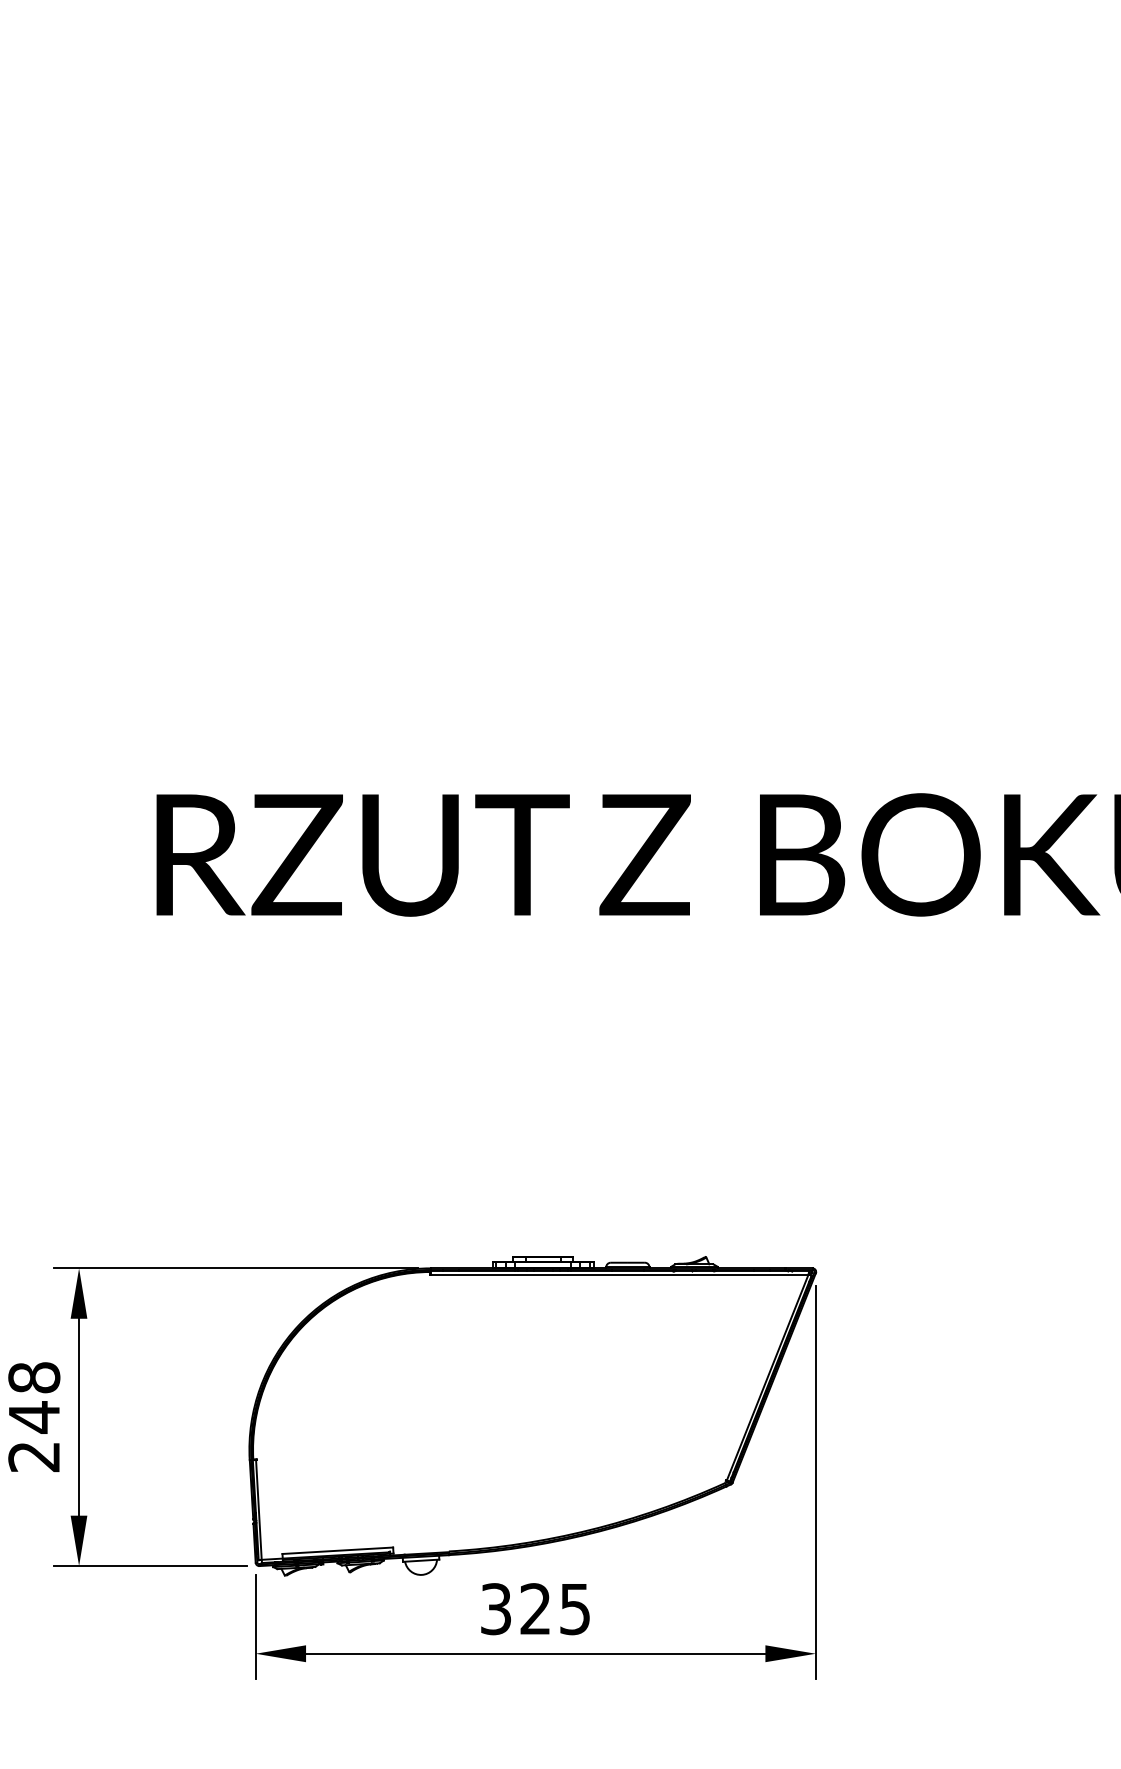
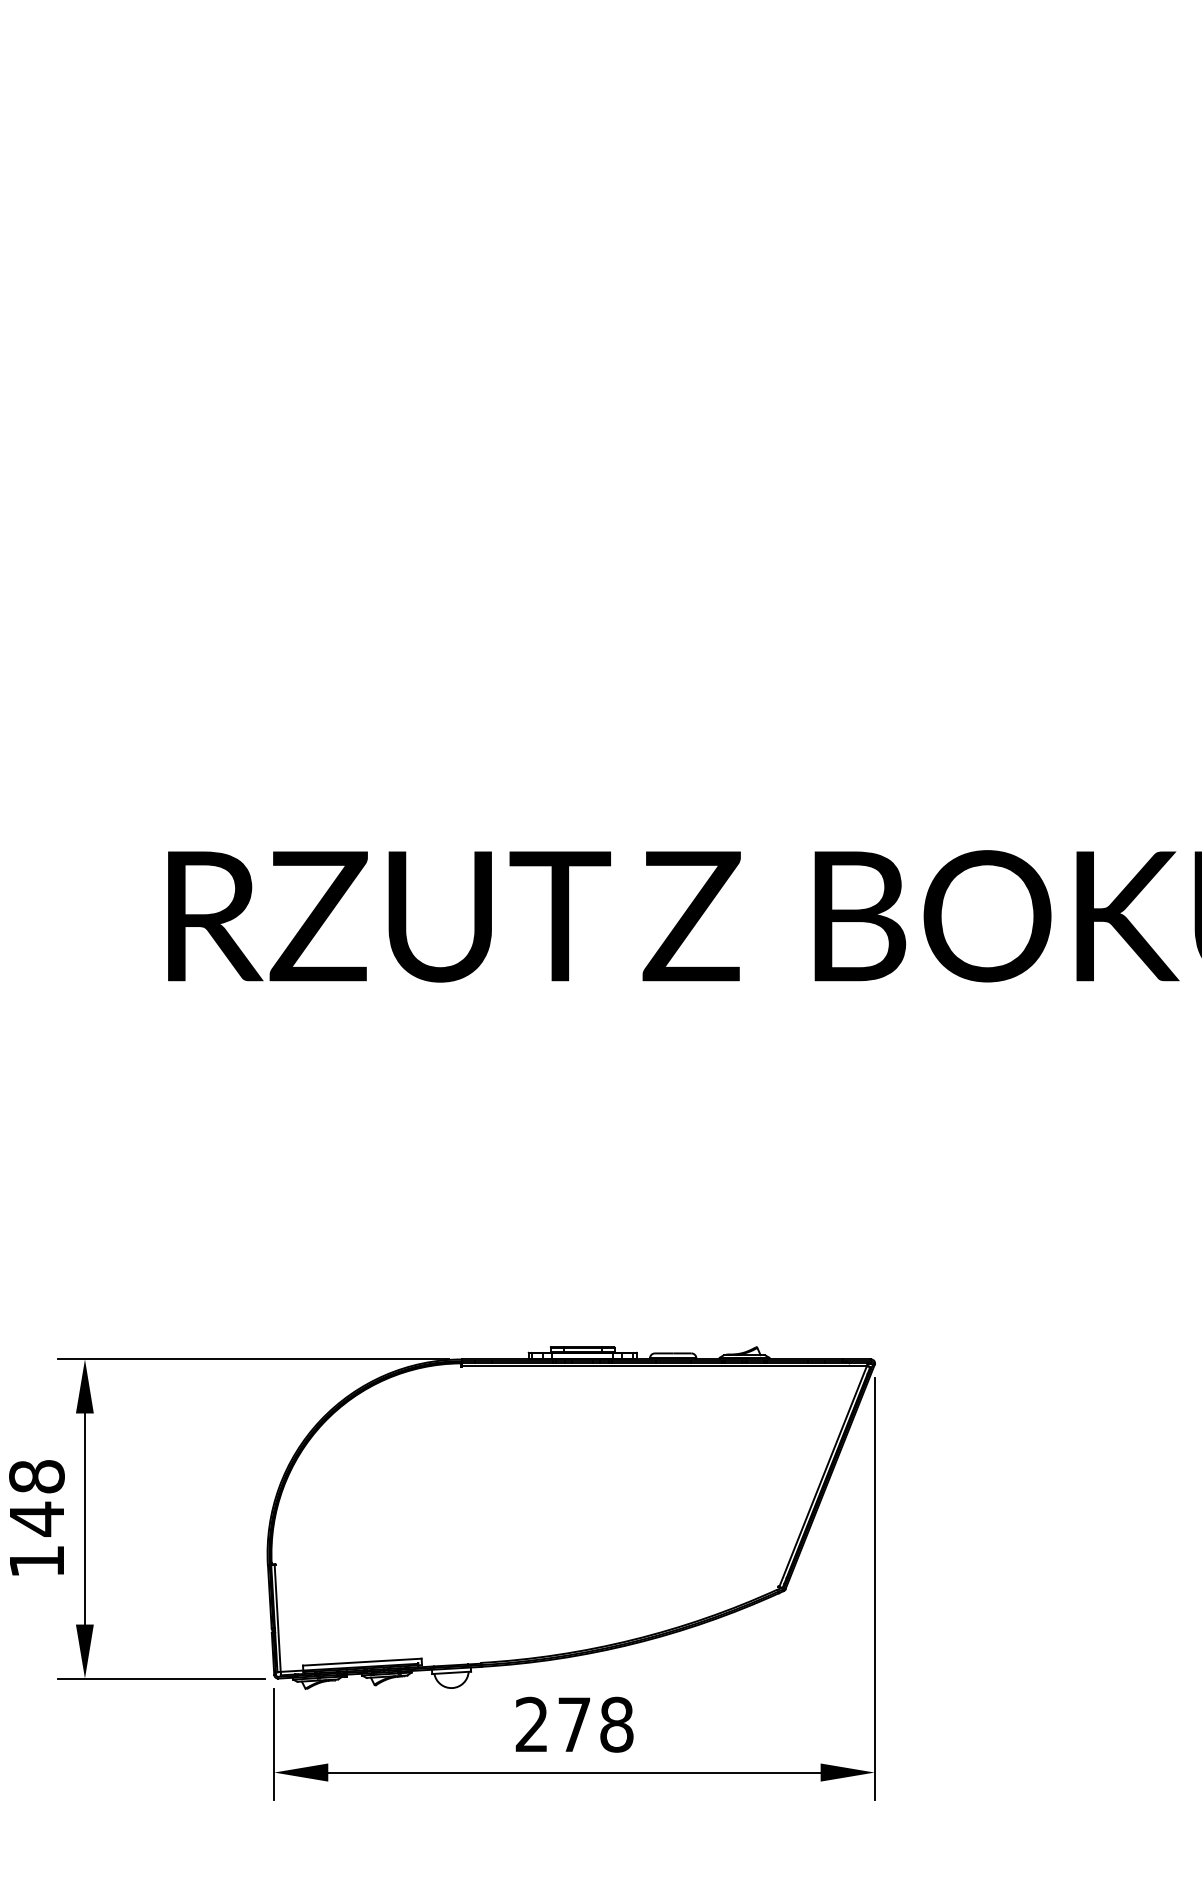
text: (33, 1457) -> (36, 1562), 248 -> 148
text: (535, 1609) -> (574, 1725), 325 -> 278

